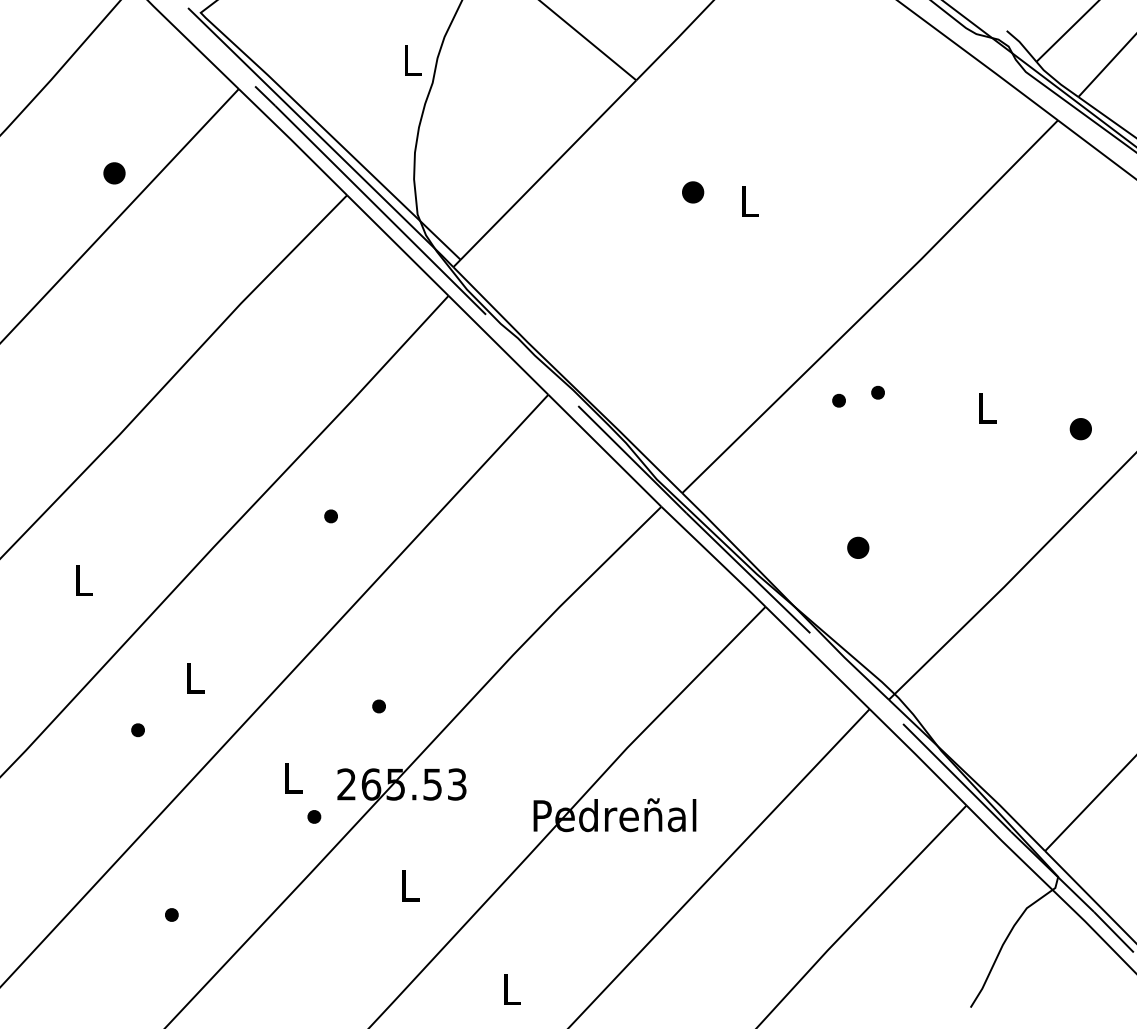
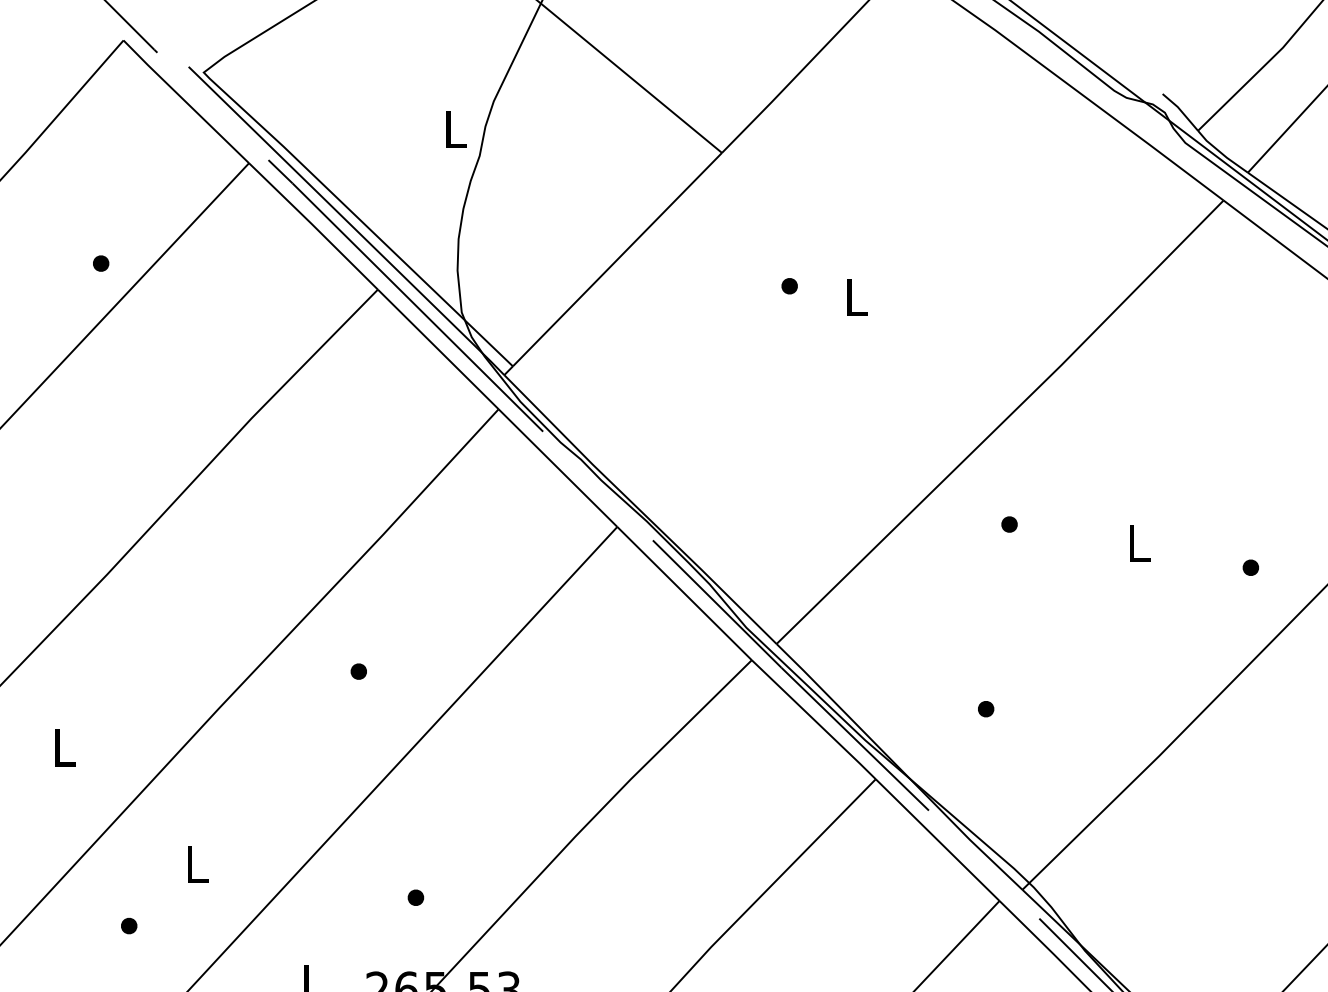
part: (114, 173) -> (101, 263), size x0.62
part: (693, 192) -> (789, 286), size x0.62
part: (838, 400) -> (962, 533), removed
part: (1080, 428) -> (1250, 567), size x0.62
part: (858, 547) -> (986, 708), size x0.62

